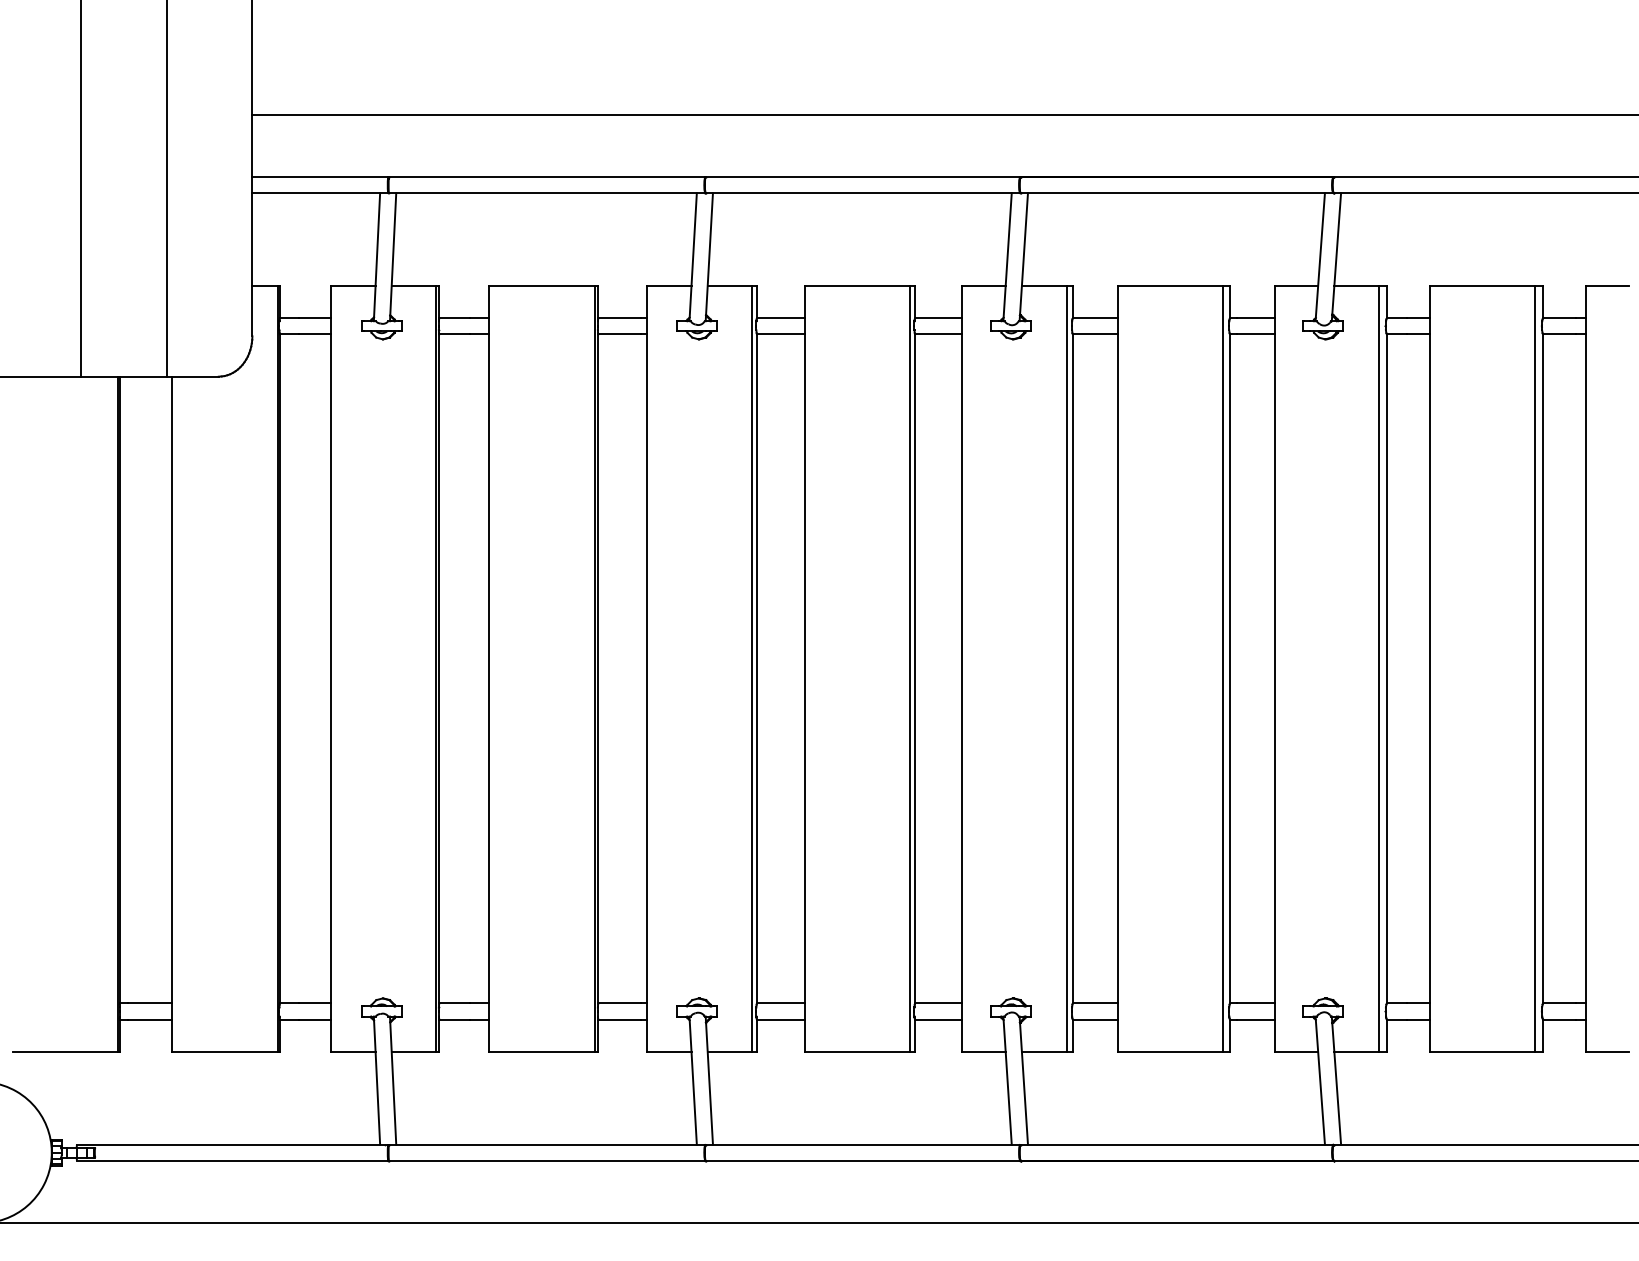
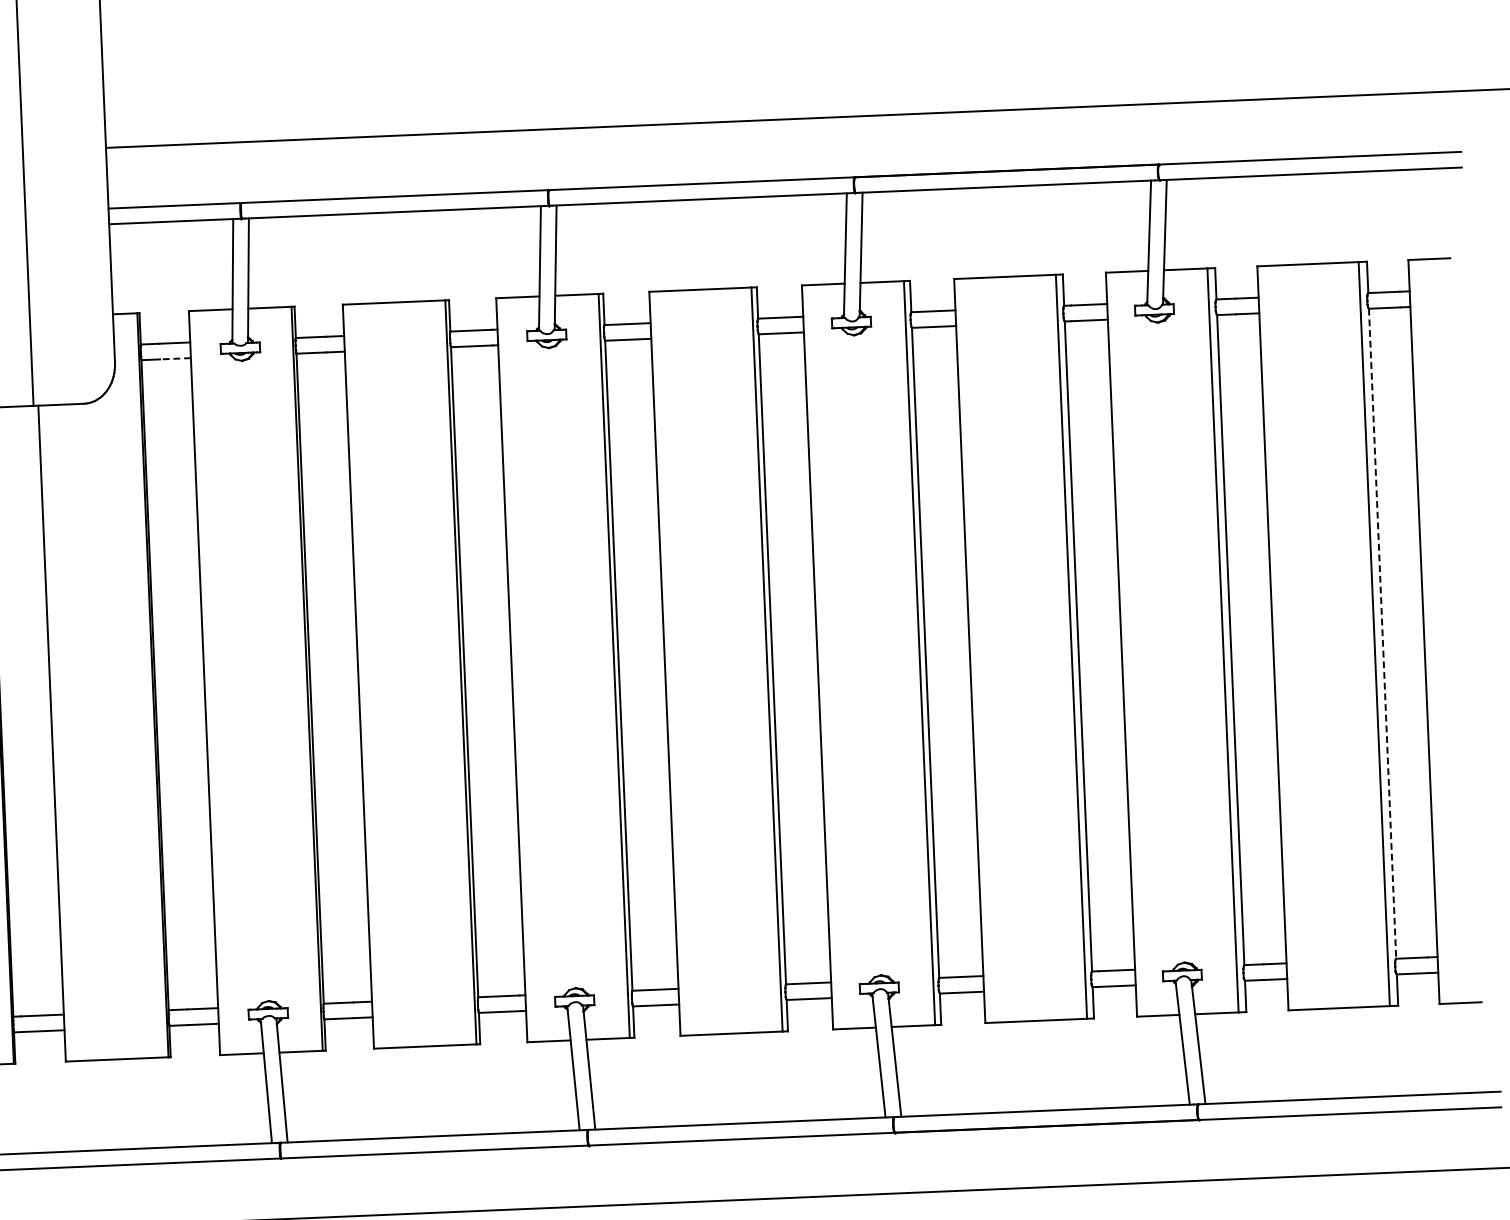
line: (314, 334) -> (175, 358), solid -> dashed
line: (1543, 668) -> (1382, 633), solid -> dashed

